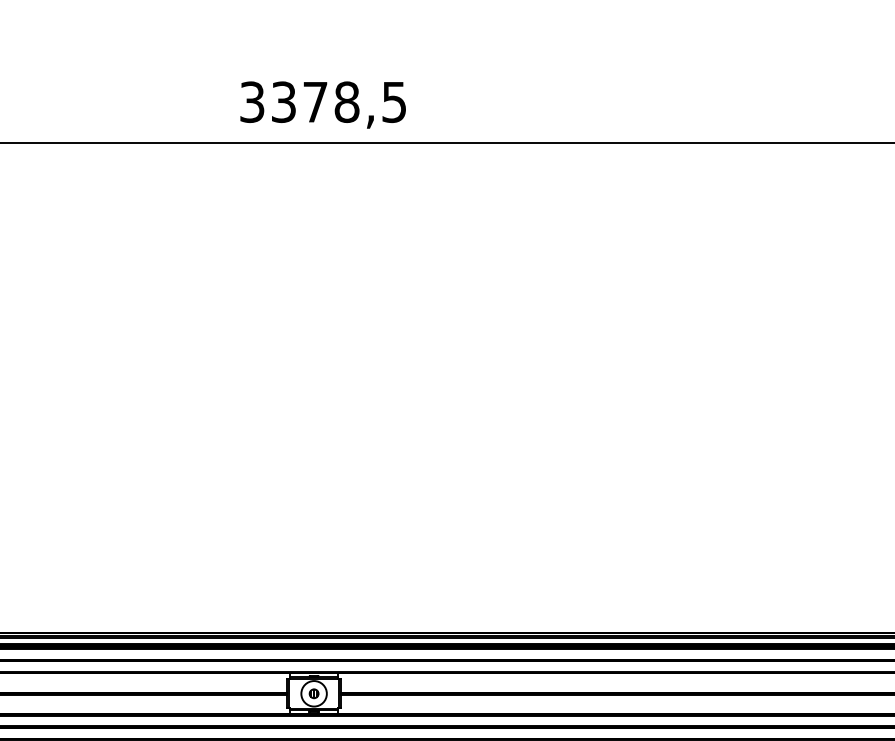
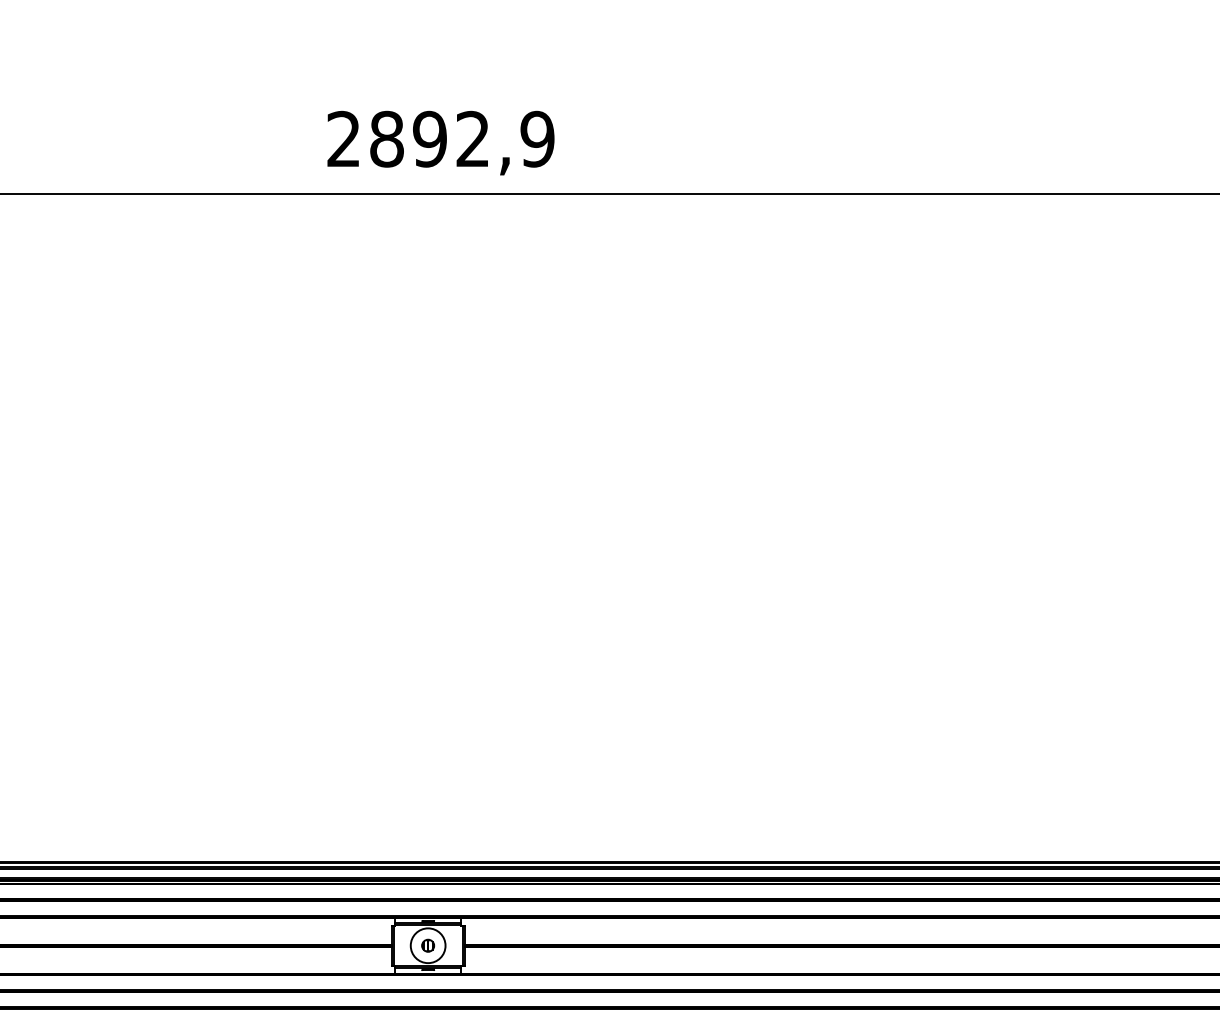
text: (323, 102) -> (440, 139), 3378,5 -> 2892,9

